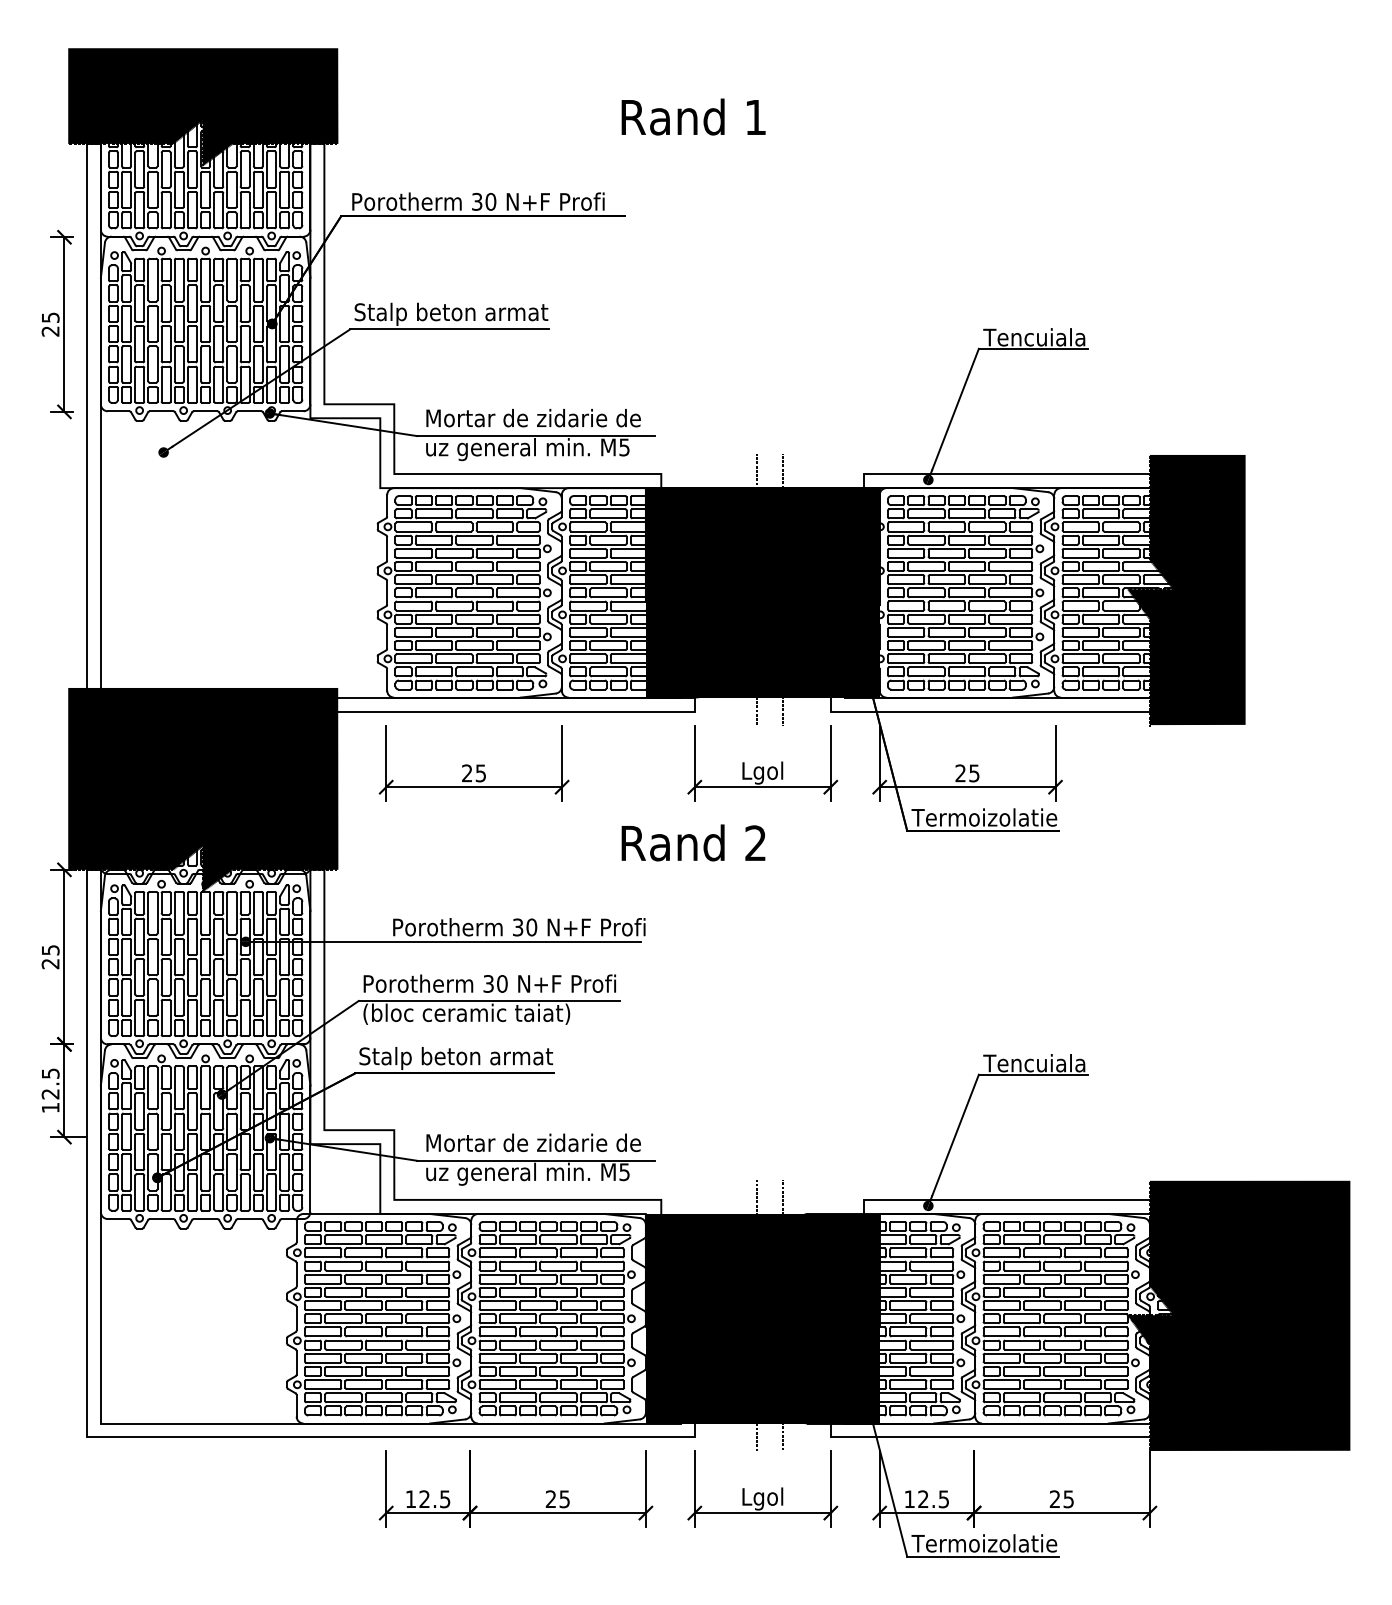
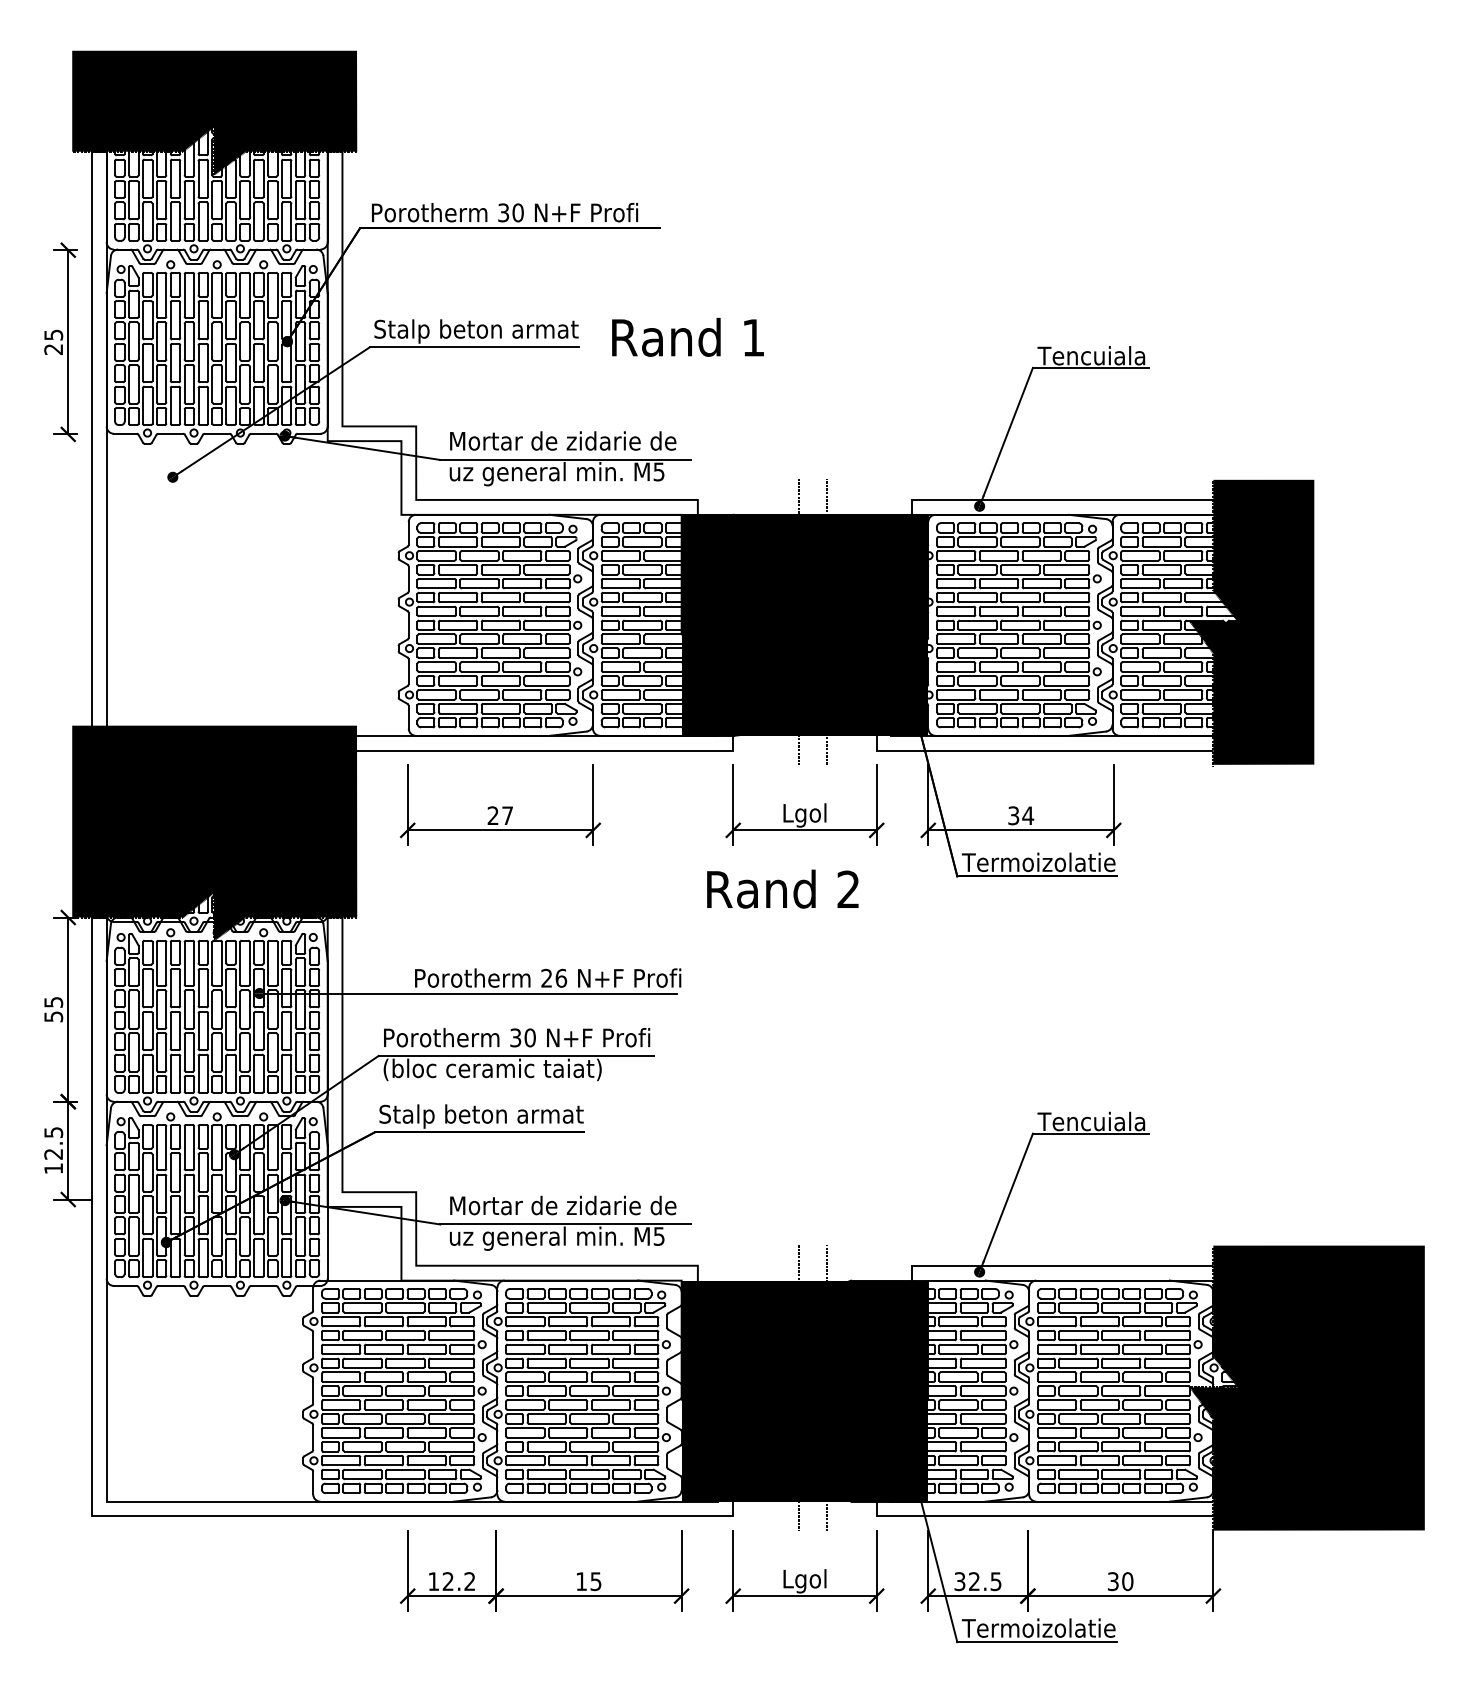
text: (693, 116) -> (687, 336), moved
text: (480, 773) -> (507, 815), 25 -> 27
text: (968, 773) -> (1021, 815), 25 -> 34
text: (693, 842) -> (782, 888), moved
text: (525, 926) -> (554, 977), 30 -> 26
text: (50, 963) -> (53, 1016), 25 -> 55
text: (444, 1499) -> (469, 1581), 12.5 -> 12.2
text: (550, 1499) -> (581, 1581), 25 -> 15
text: (909, 1499) -> (959, 1581), 12.5 -> 32.5
text: (1061, 1499) -> (1120, 1581), 25 -> 30

